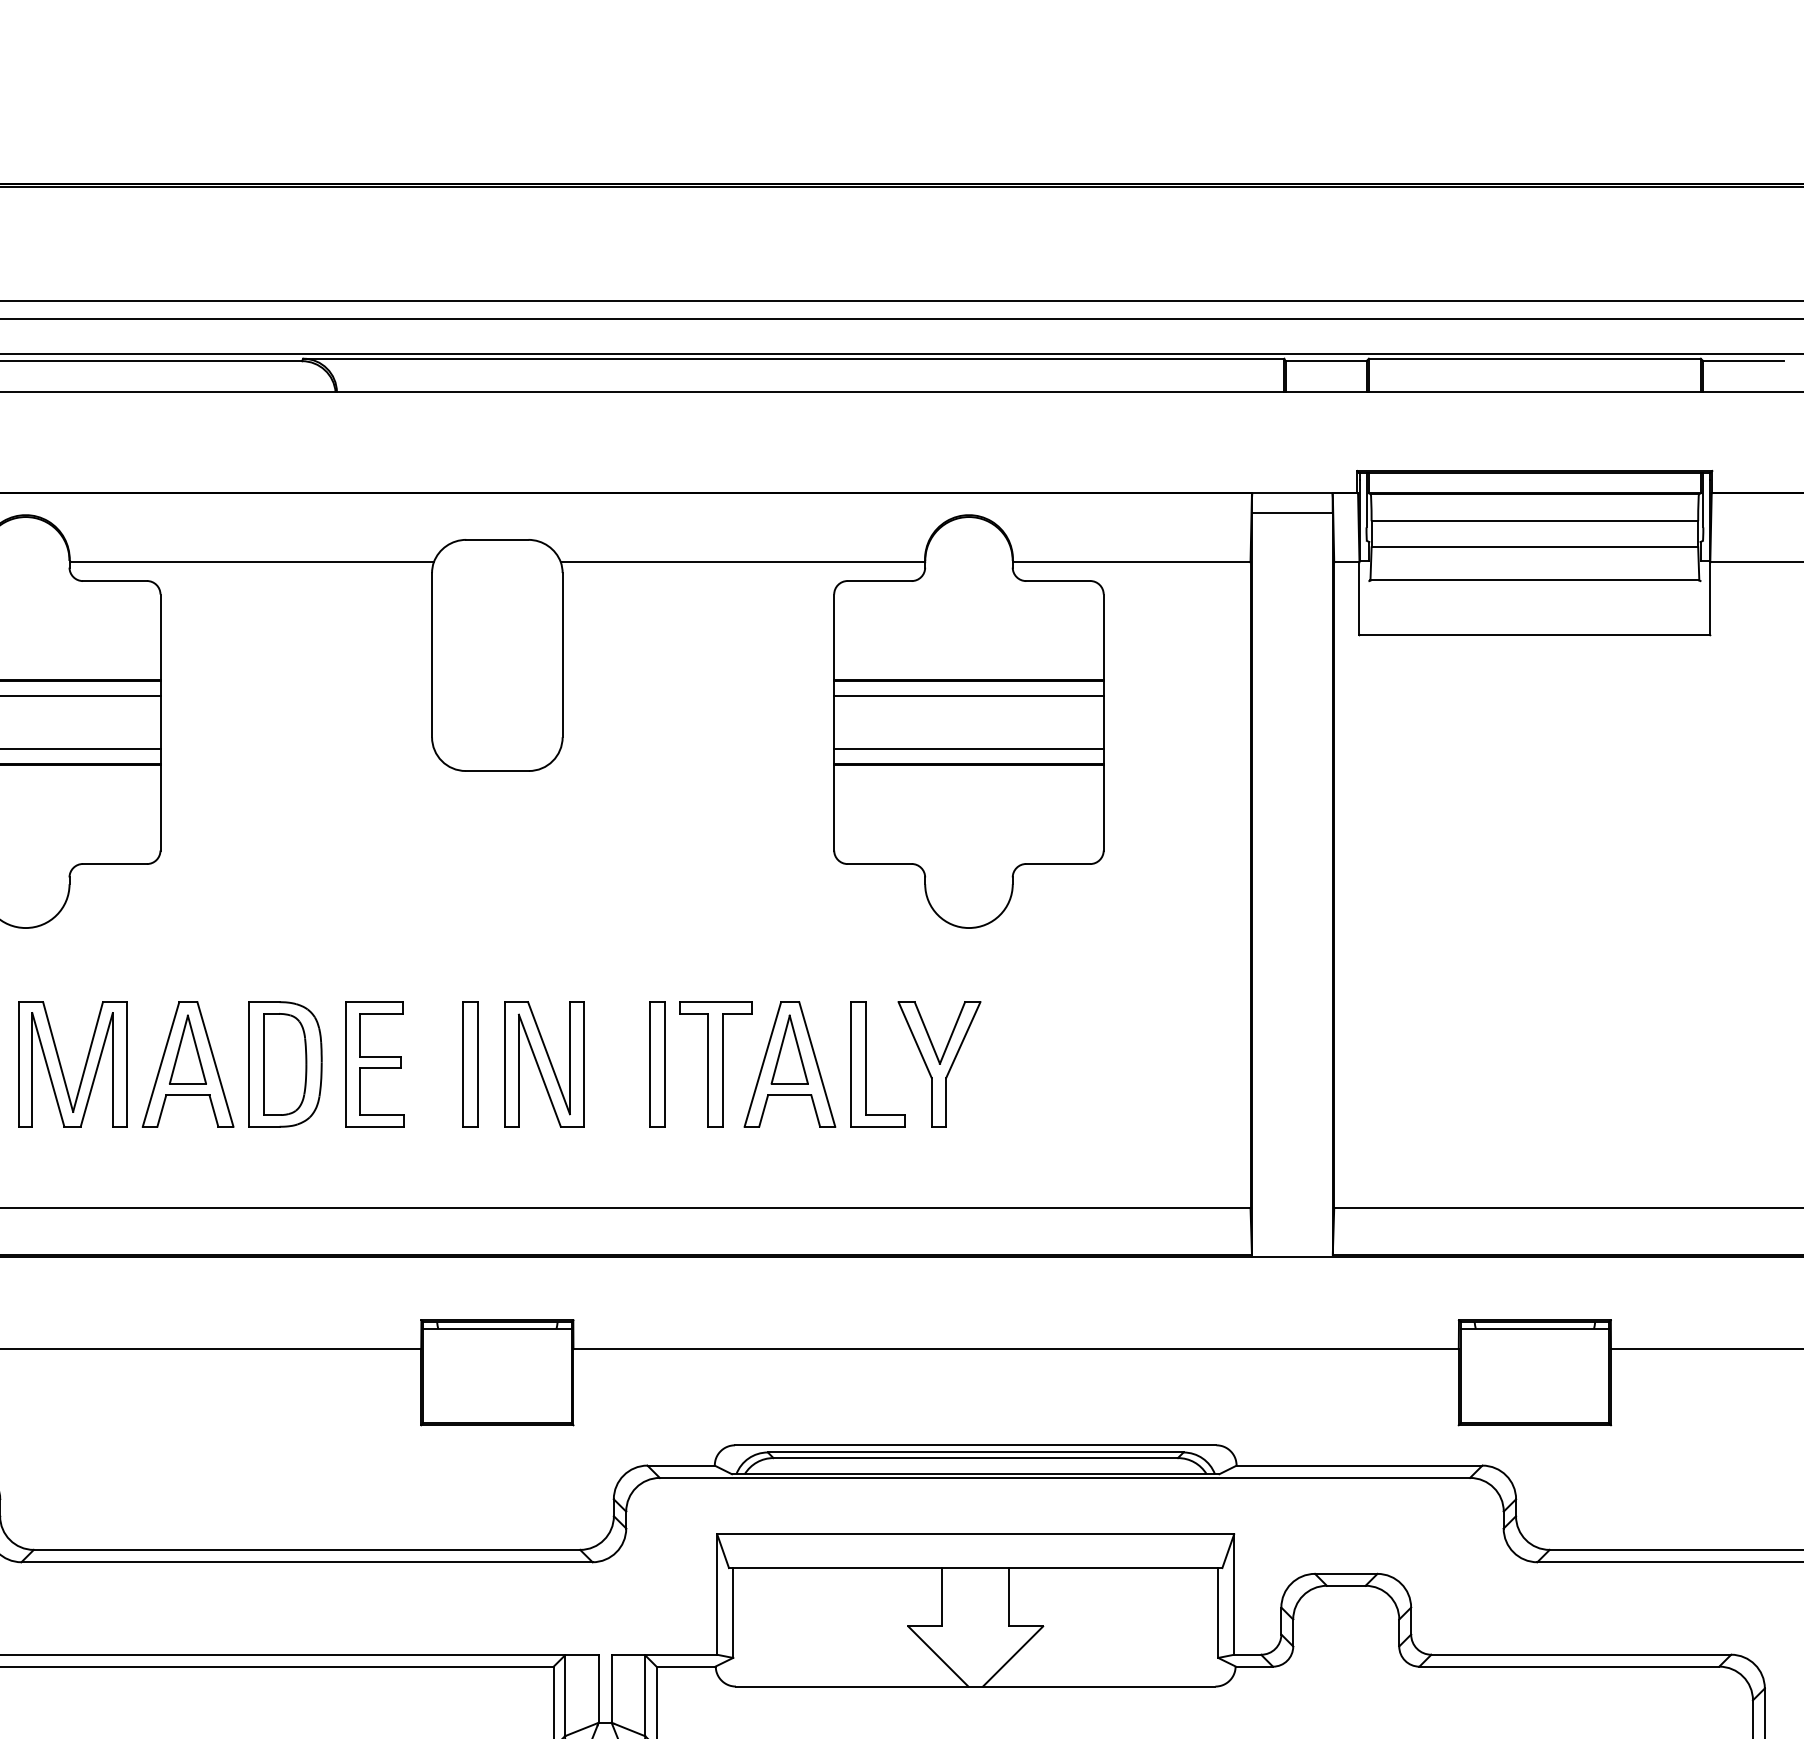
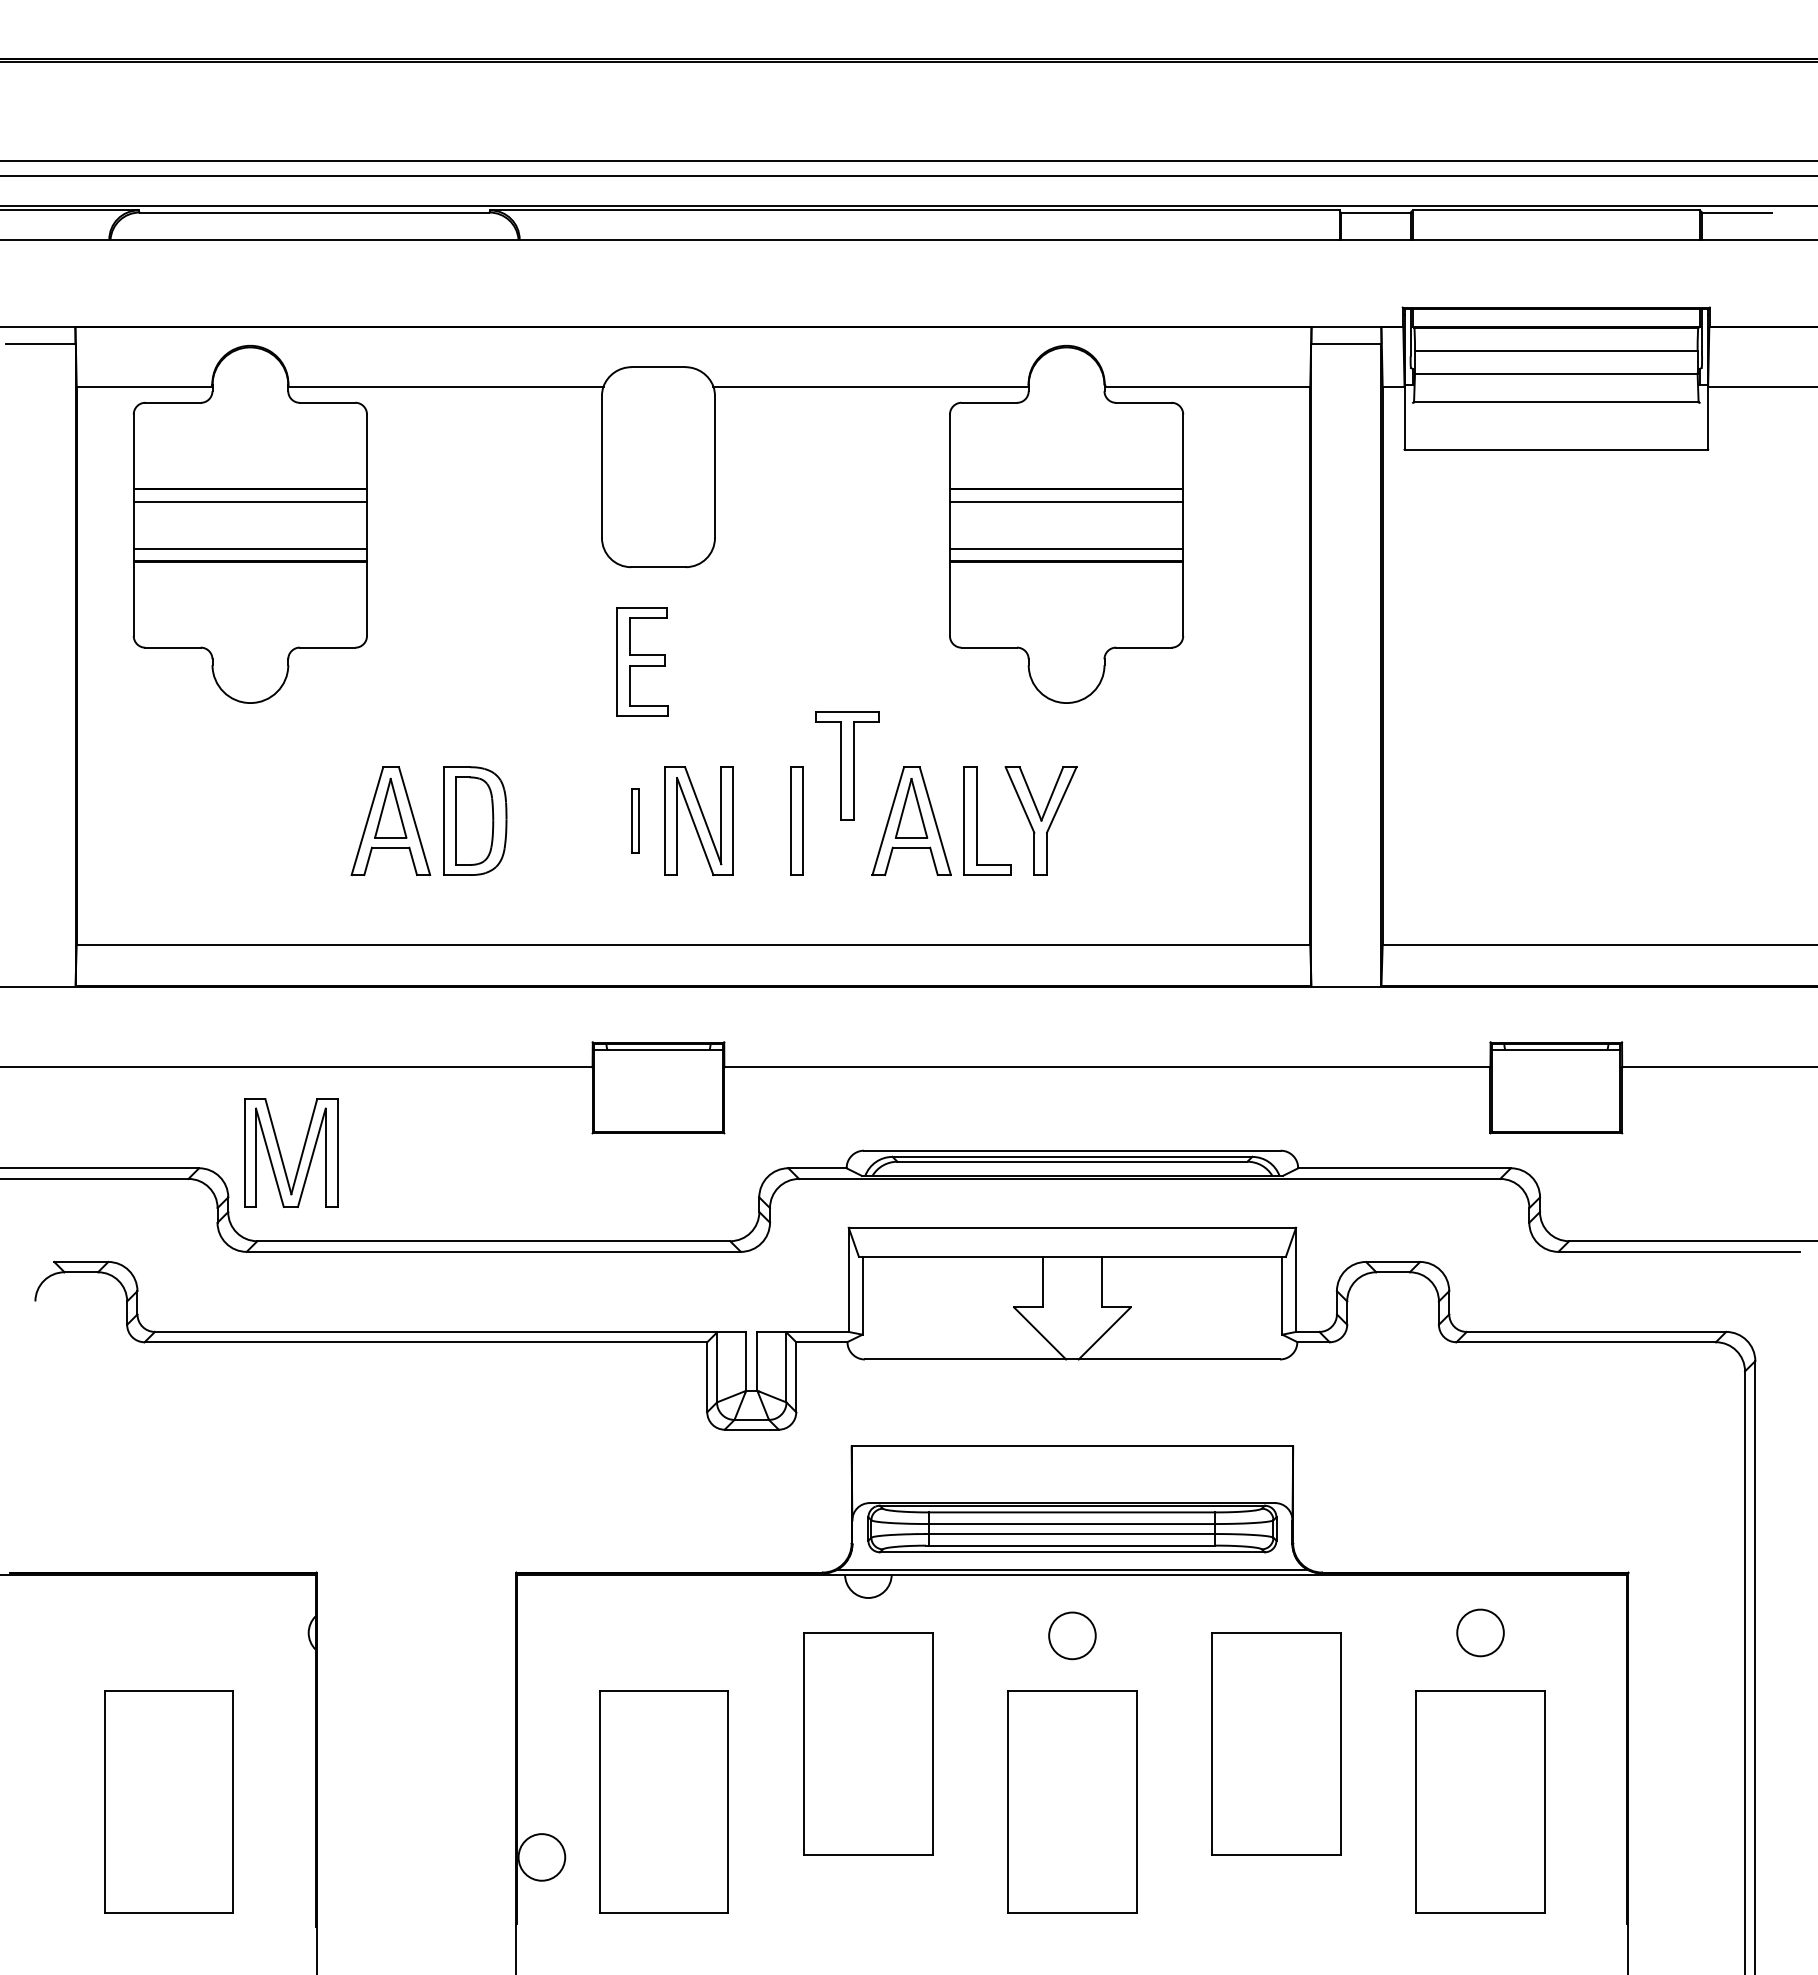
part: (374, 1063) -> (642, 661), moved
part: (470, 1063) -> (635, 820), size x0.6
part: (715, 1063) -> (847, 765), moved
part: (83, 1068) -> (300, 1156), moved

